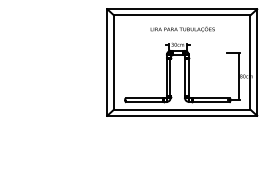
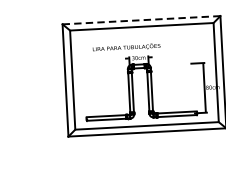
line: (182, 9) -> (141, 20), solid -> dashed
text: (182, 28) -> (126, 46), moved

